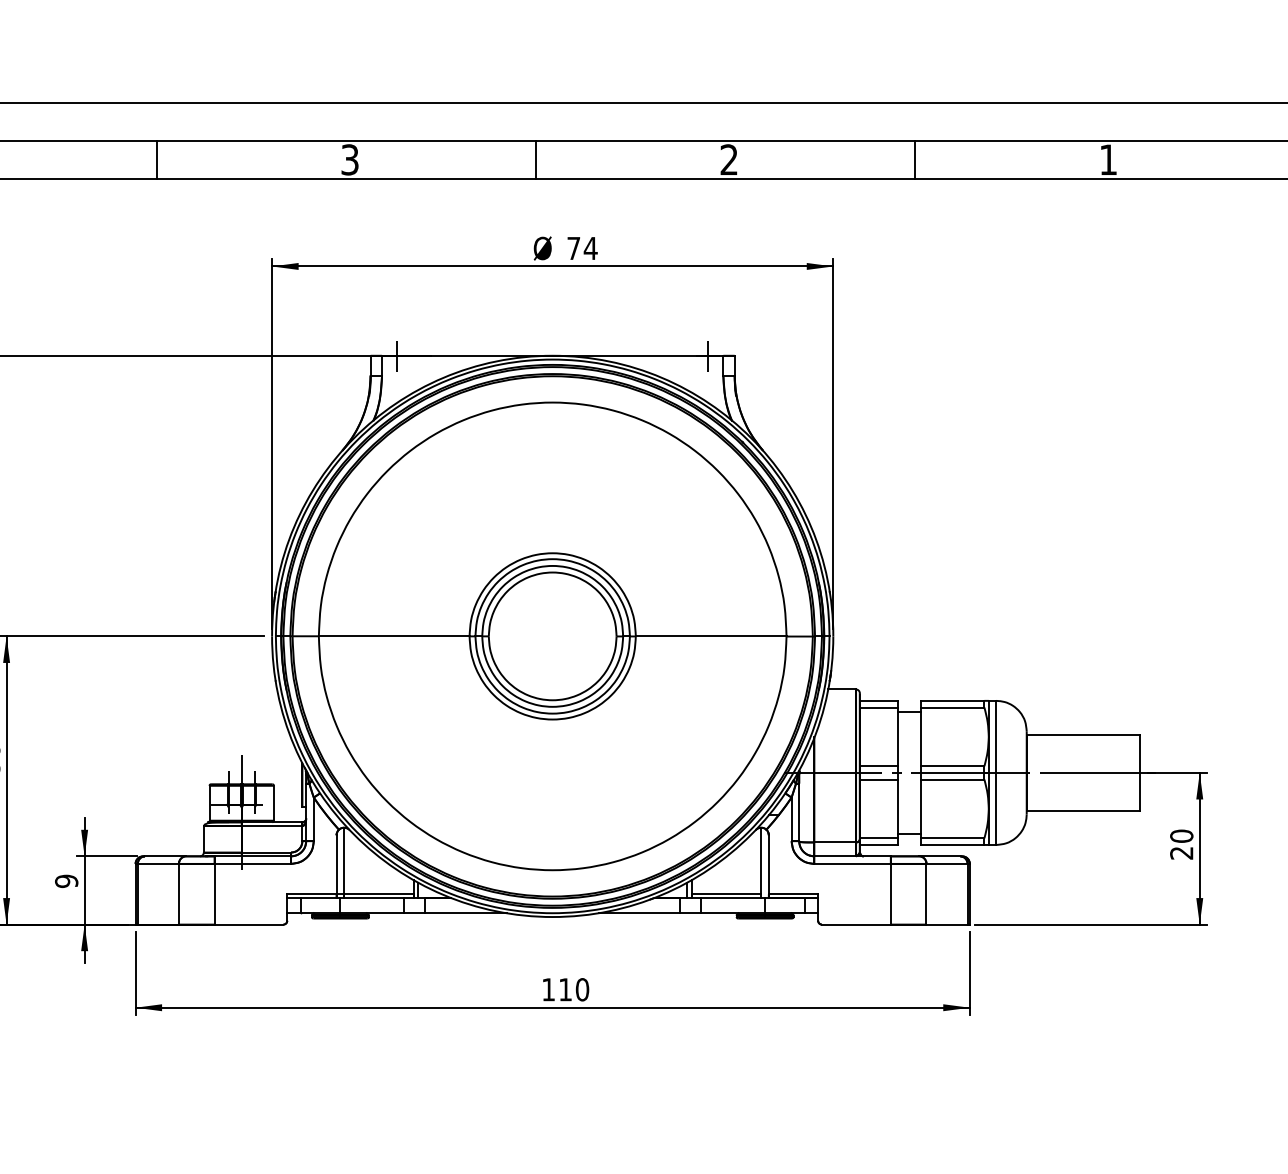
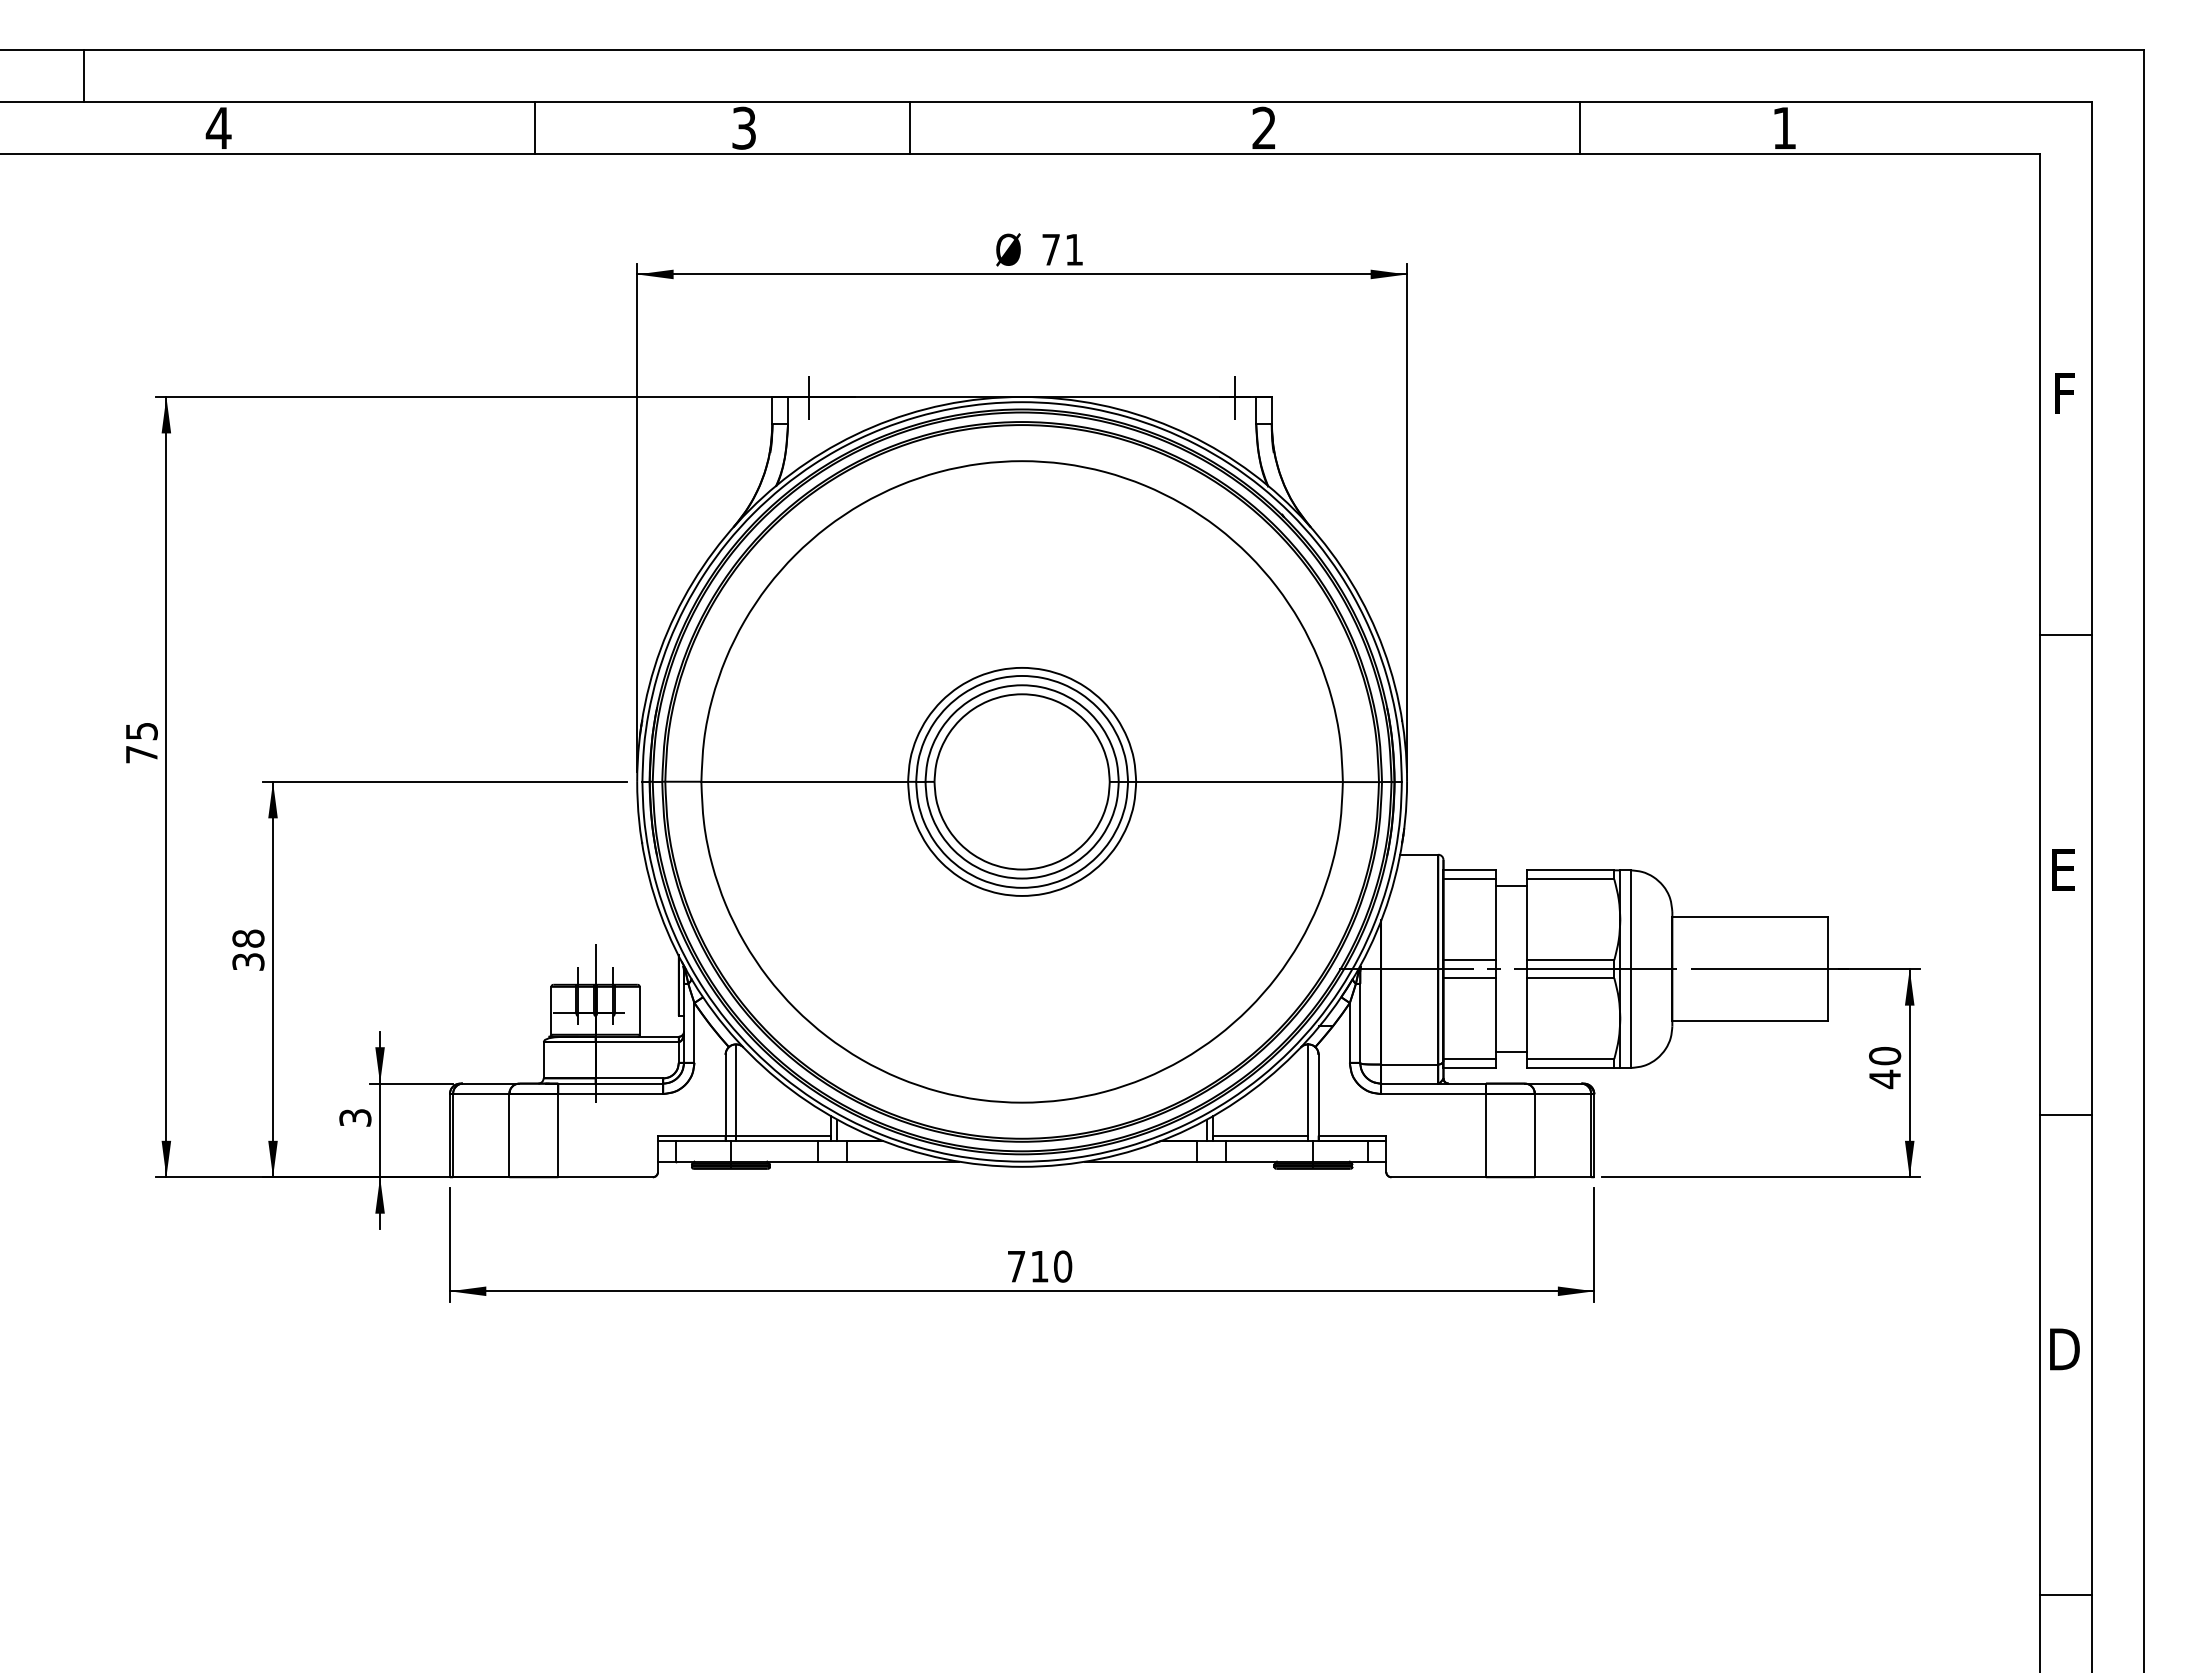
line: (157, 160) -> (535, 128), moved
line: (536, 160) -> (910, 128), moved
line: (915, 160) -> (1580, 128), moved
text: (590, 248) -> (1073, 249), 74 -> 71
text: (1181, 853) -> (1884, 1079), 20 -> 40
text: (66, 881) -> (355, 1117), 9 -> 3
text: (548, 989) -> (1016, 1266), 110 -> 710

